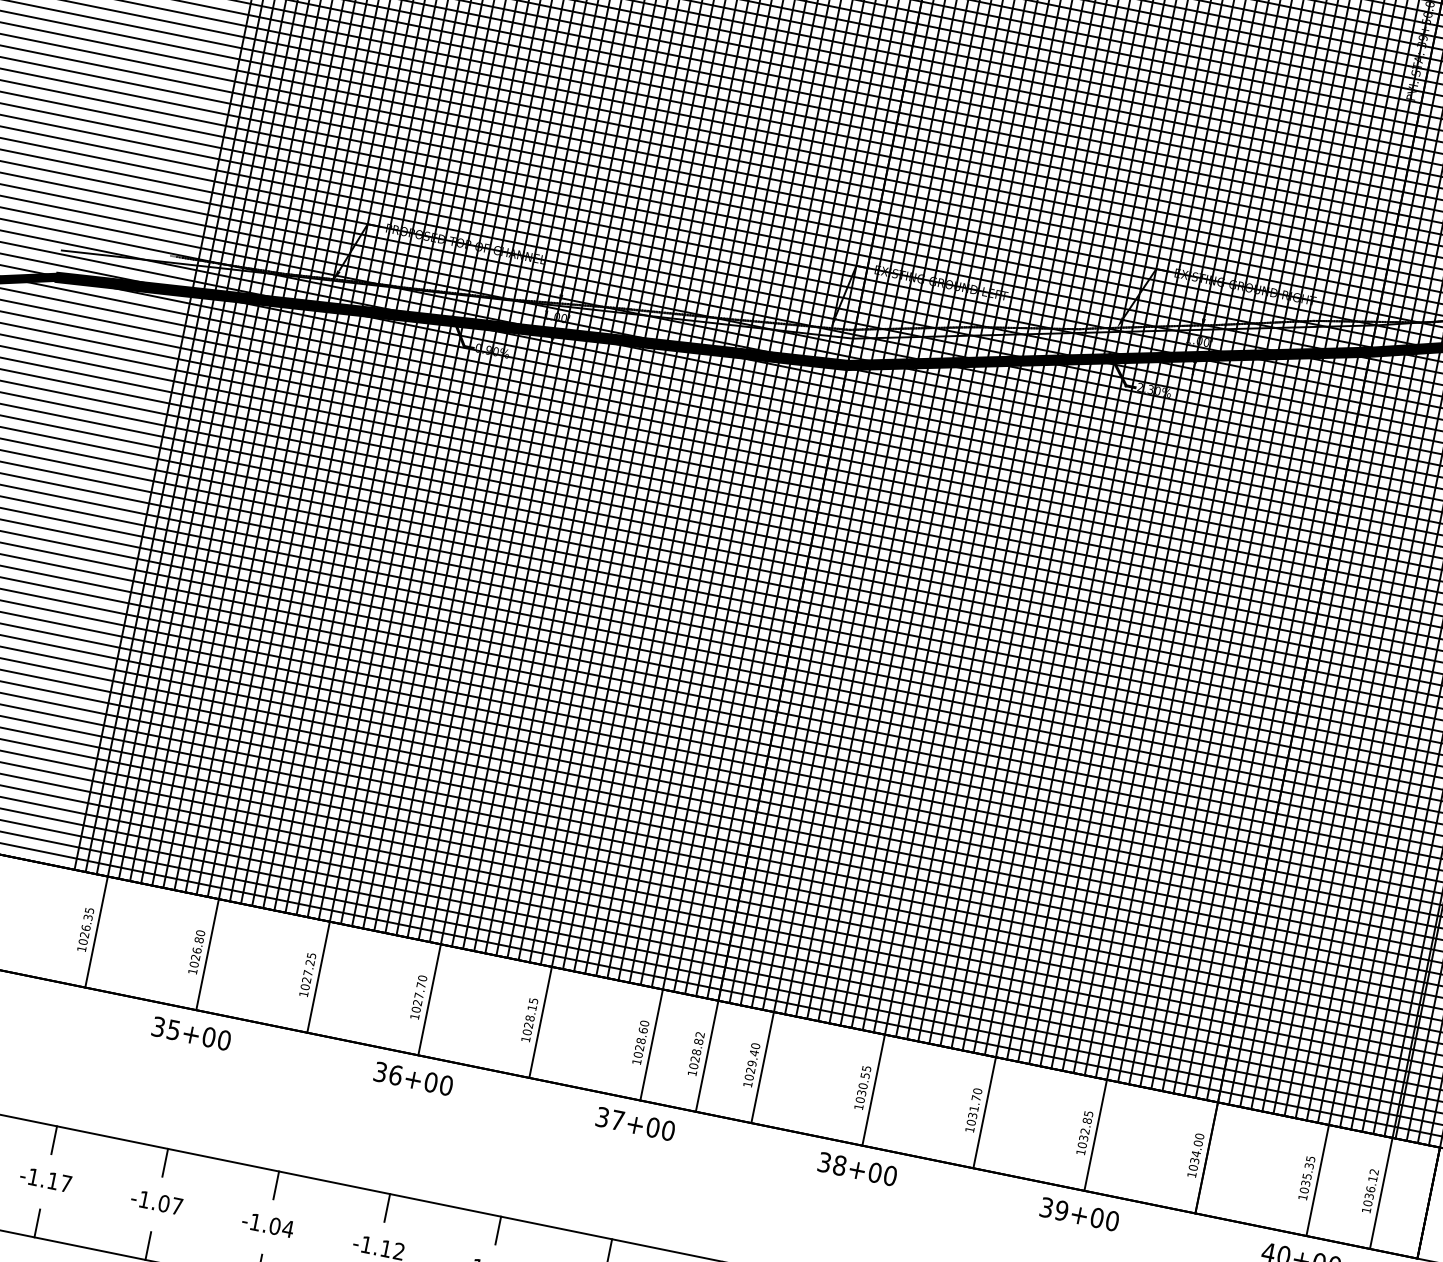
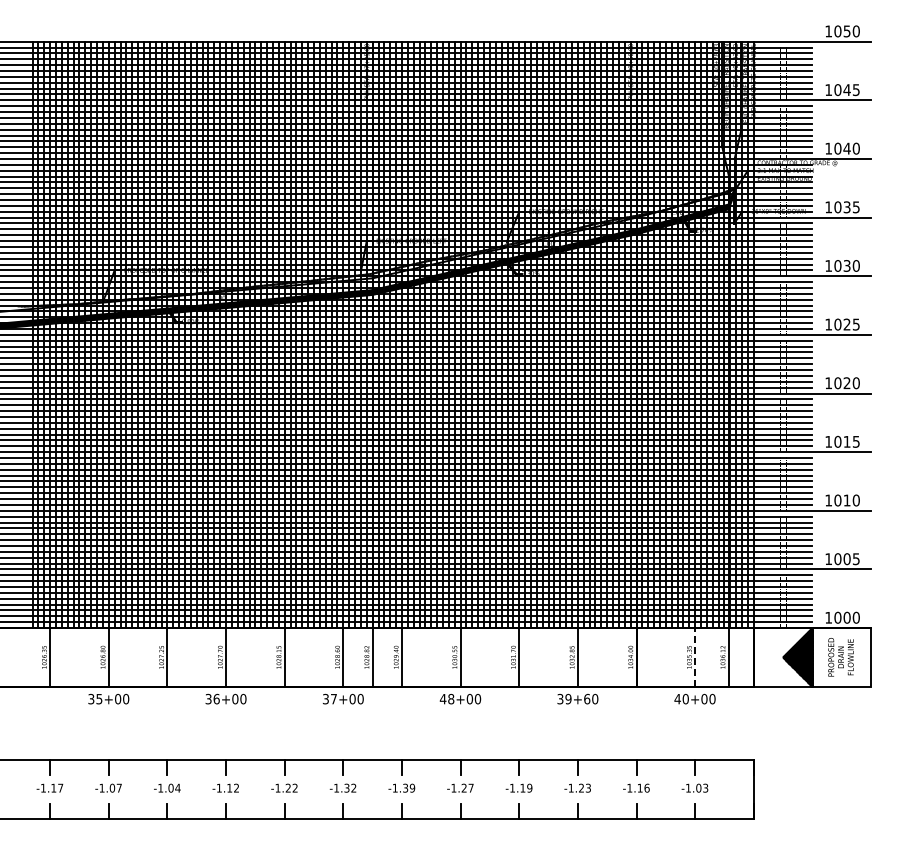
text: (823, 1161) -> (442, 698), 38+00 -> 48+00
line: (1318, 1178) -> (695, 656), solid -> dashed
text: (1097, 1218) -> (587, 699), 39+00 -> 39+60

